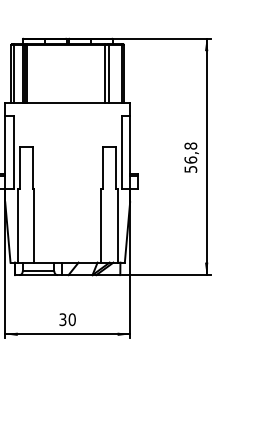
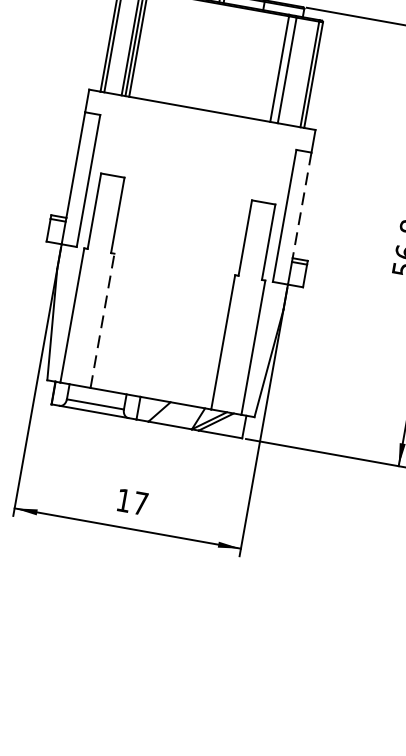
line: (130, 145) -> (302, 206), solid -> dashed
line: (34, 225) -> (102, 320), solid -> dashed
text: (67, 319) -> (132, 501), 30 -> 17

